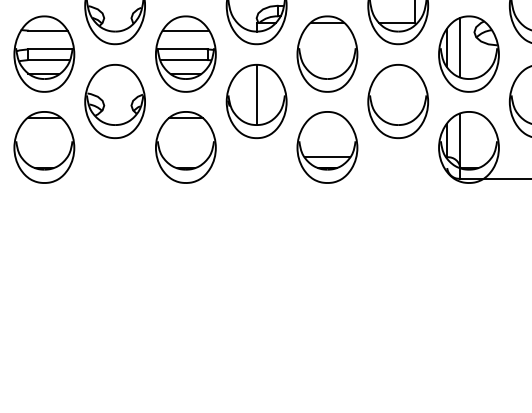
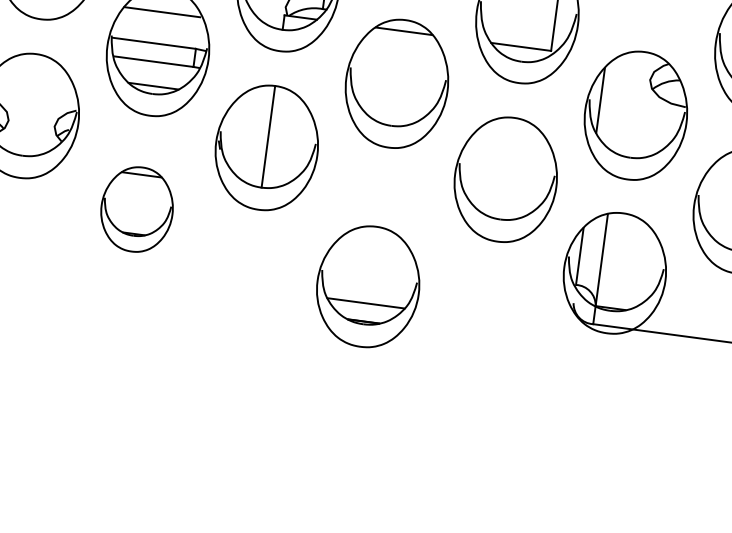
line: (460, 47) -> (623, 102), removed
part: (185, 147) -> (136, 209), size x0.7
part: (327, 147) -> (368, 286), moved

